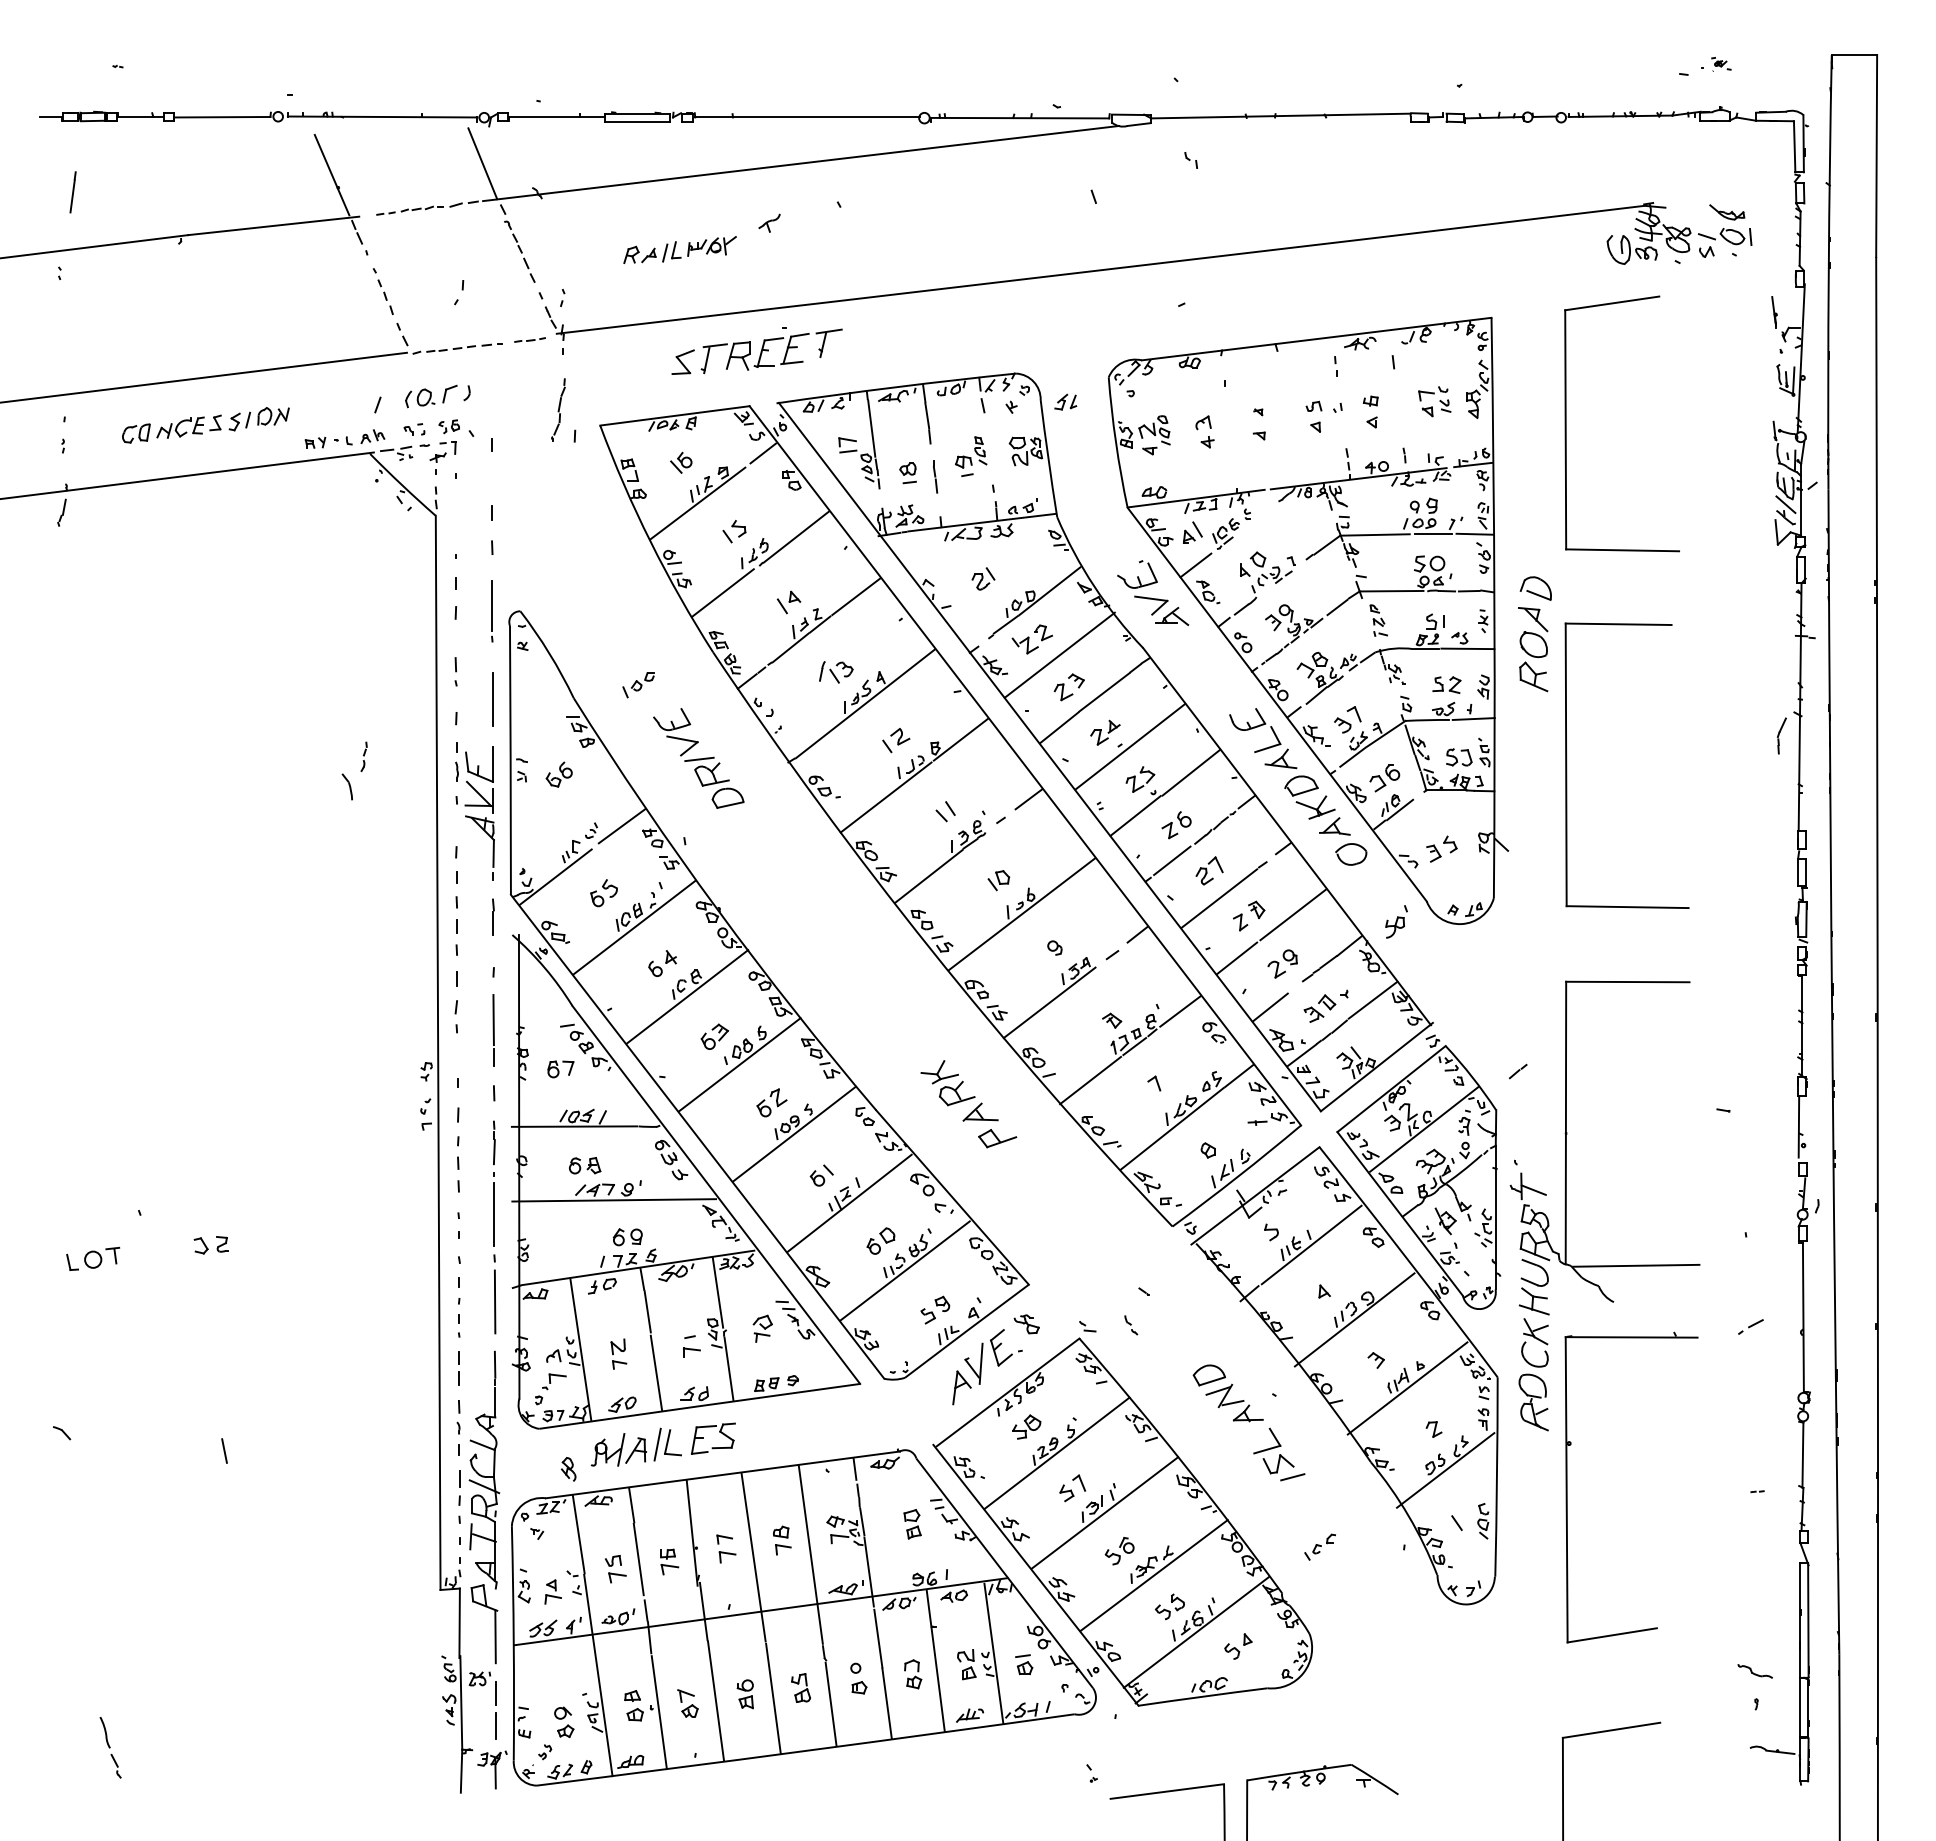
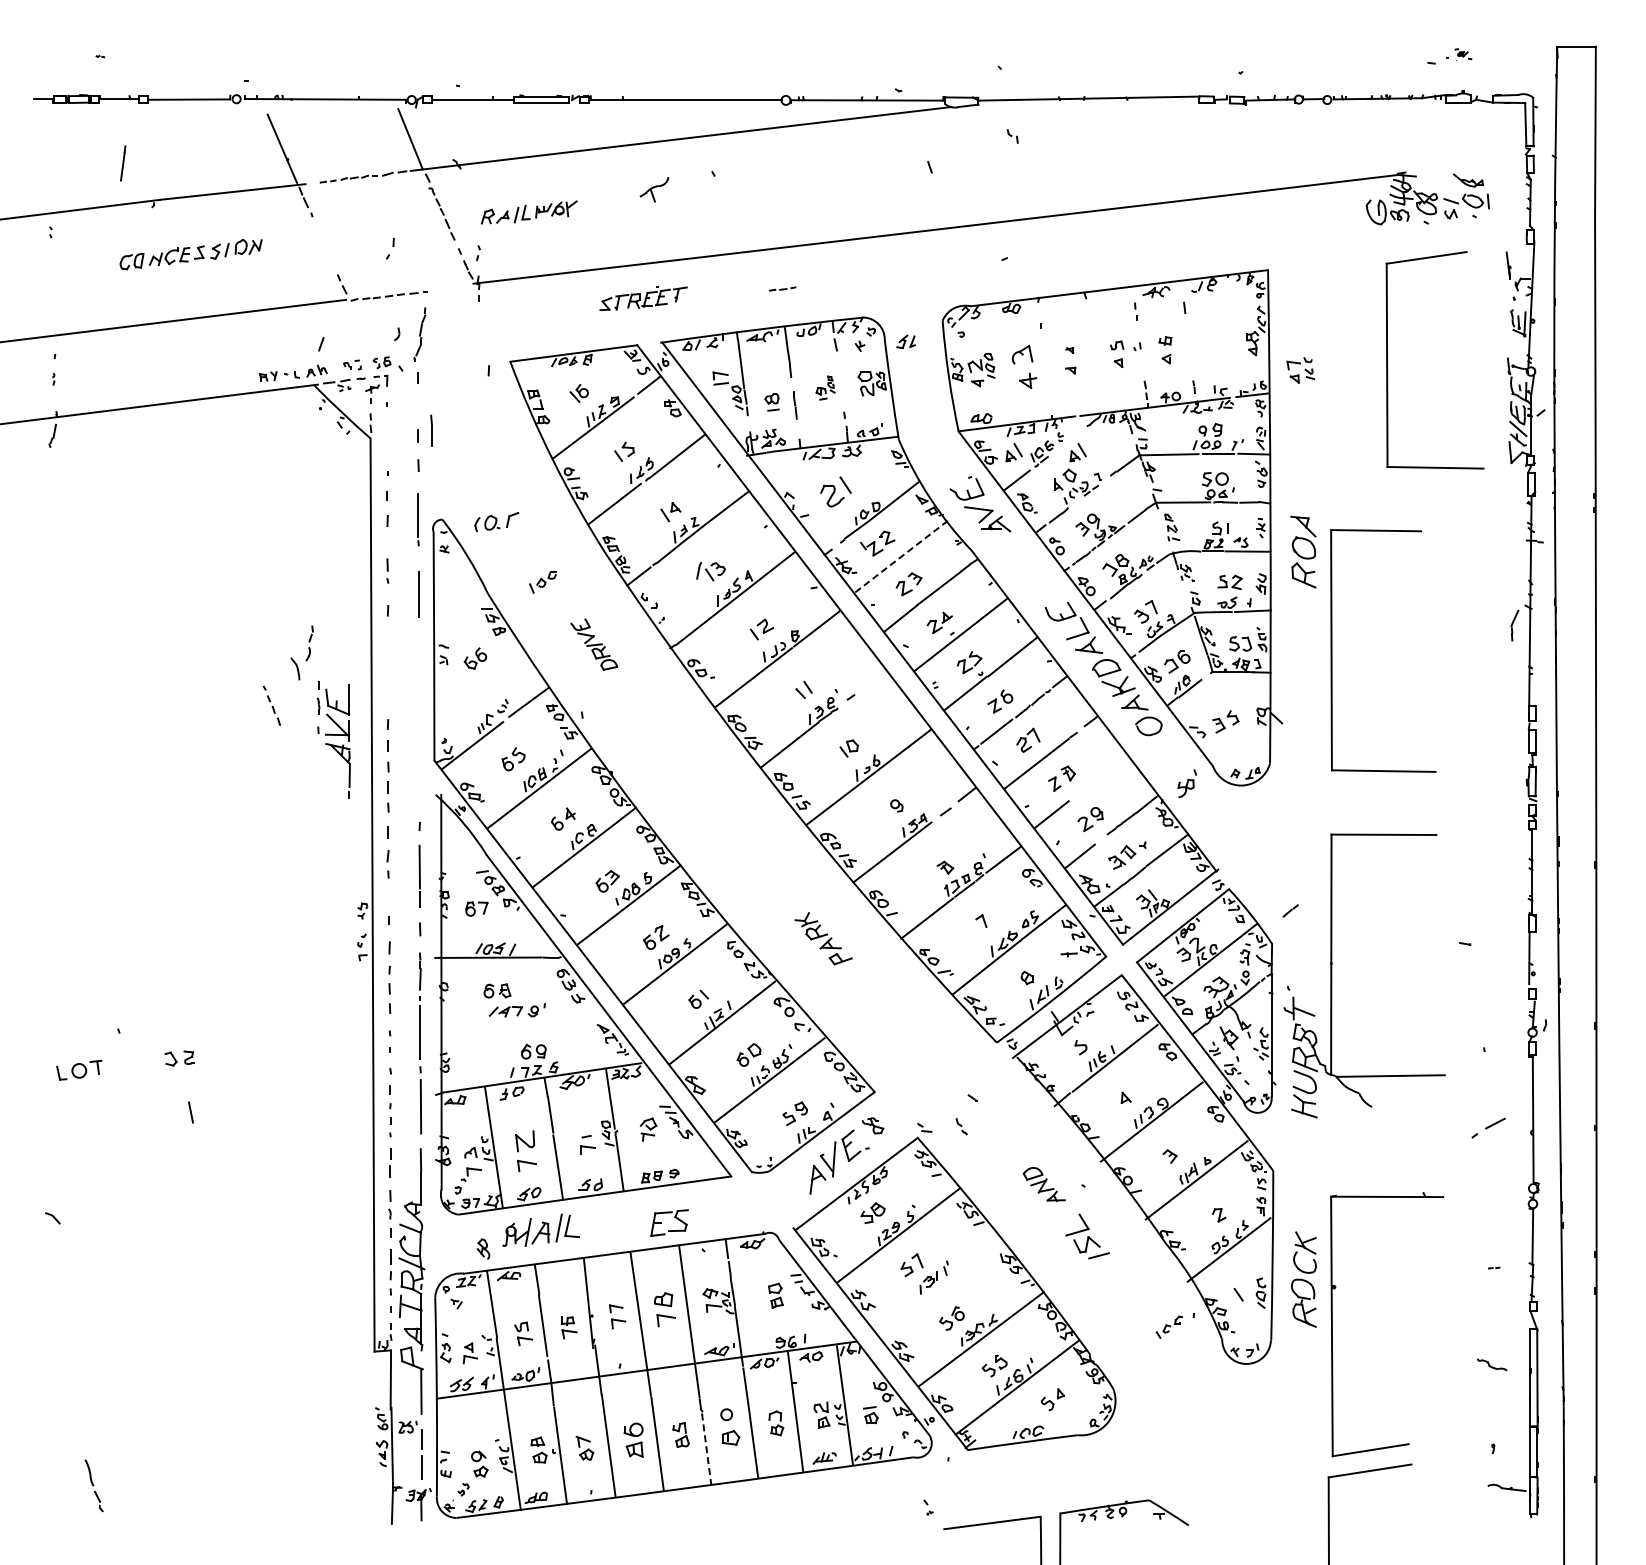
line: (73, 192) -> (123, 163), moved
part: (768, 222) -> (653, 189), size x1.6
part: (679, 250) -> (528, 212), moved
part: (382, 291) -> (271, 705), moved
part: (529, 339) -> (782, 288), moved
part: (756, 351) -> (643, 298), size x0.6
part: (431, 397) -> (496, 522), moved
part: (1434, 401) -> (1300, 370), moved
part: (558, 409) -> (419, 334), moved
part: (1566, 424) -> (1387, 360), moved
part: (205, 425) -> (190, 254), moved
part: (1205, 432) -> (1024, 367), size x1.6
part: (970, 455) -> (825, 387), size x0.7
part: (1267, 532) -> (1077, 452), added
part: (983, 579) -> (836, 492), size x1.6
part: (1535, 587) -> (1305, 499), removed
line: (1059, 655) -> (900, 557), solid -> dashed
part: (363, 756) -> (309, 643), size x1.4
part: (699, 758) -> (594, 644), size x0.6
line: (1028, 799) -> (874, 679), removed
part: (474, 811) -> (333, 739), moved
line: (1293, 914) -> (1099, 777), removed
line: (493, 916) -> (431, 430), moved
part: (968, 1104) -> (823, 938), size x0.7
line: (613, 1200) -> (521, 1020), removed
part: (1750, 1326) -> (1488, 1127), size x1.6
part: (619, 1353) -> (526, 1150), size x1.6
part: (1533, 1374) -> (1303, 1279), moved
part: (1228, 1393) -> (1044, 1184), size x0.7
part: (719, 1432) -> (674, 1217), moved
line: (223, 1451) -> (190, 1112), moved
part: (1567, 1487) -> (1332, 1324), moved
line: (1105, 1512) -> (939, 1285), removed
part: (782, 1540) -> (665, 1309), size x1.4
part: (1319, 1546) -> (1168, 1326), moved
part: (1755, 1670) -> (1492, 1364), moved
part: (858, 1678) -> (729, 1426), size x1.4
part: (745, 1694) -> (633, 1440), size x1.4
line: (830, 1703) -> (706, 1448), solid -> dashed

